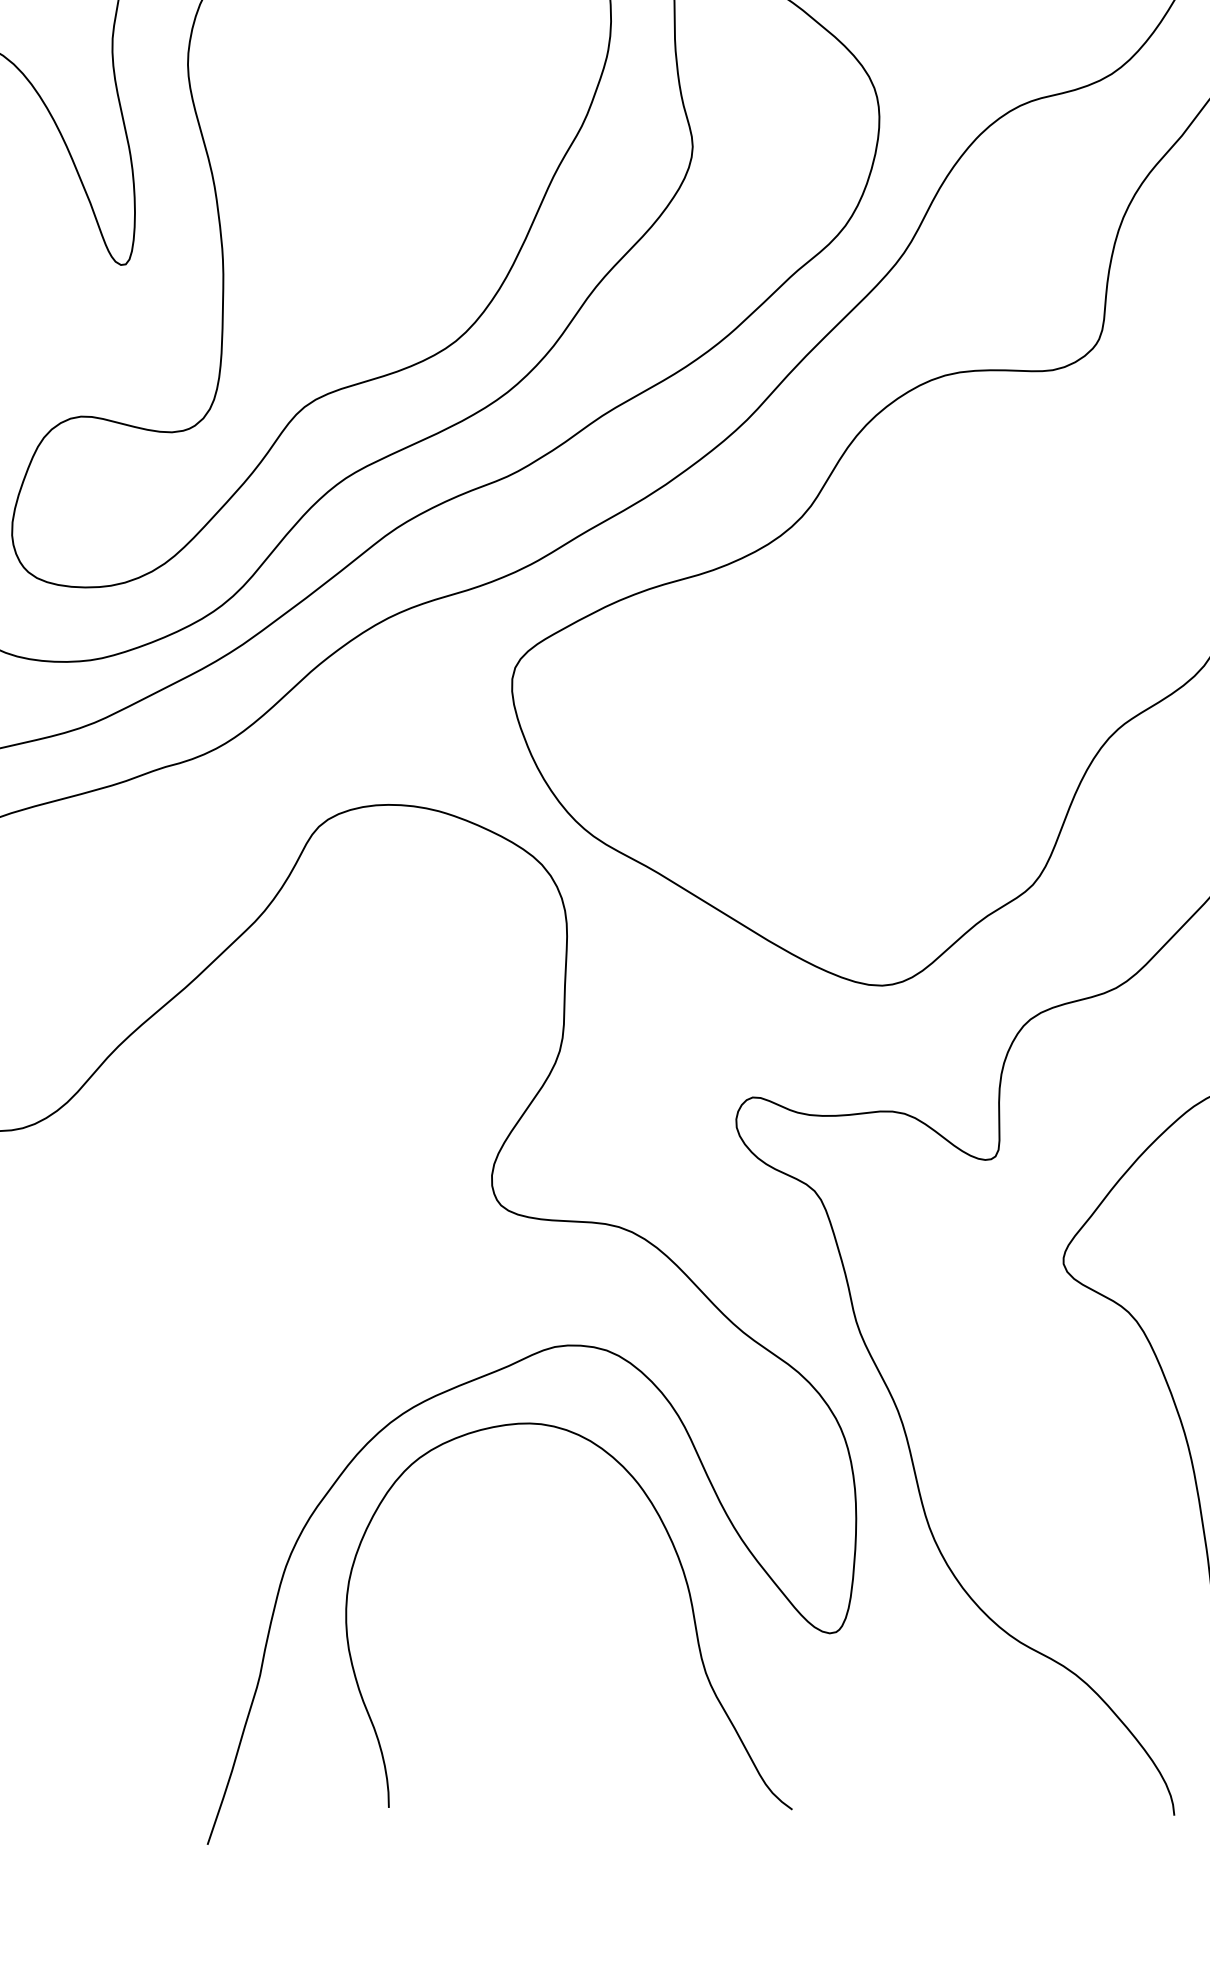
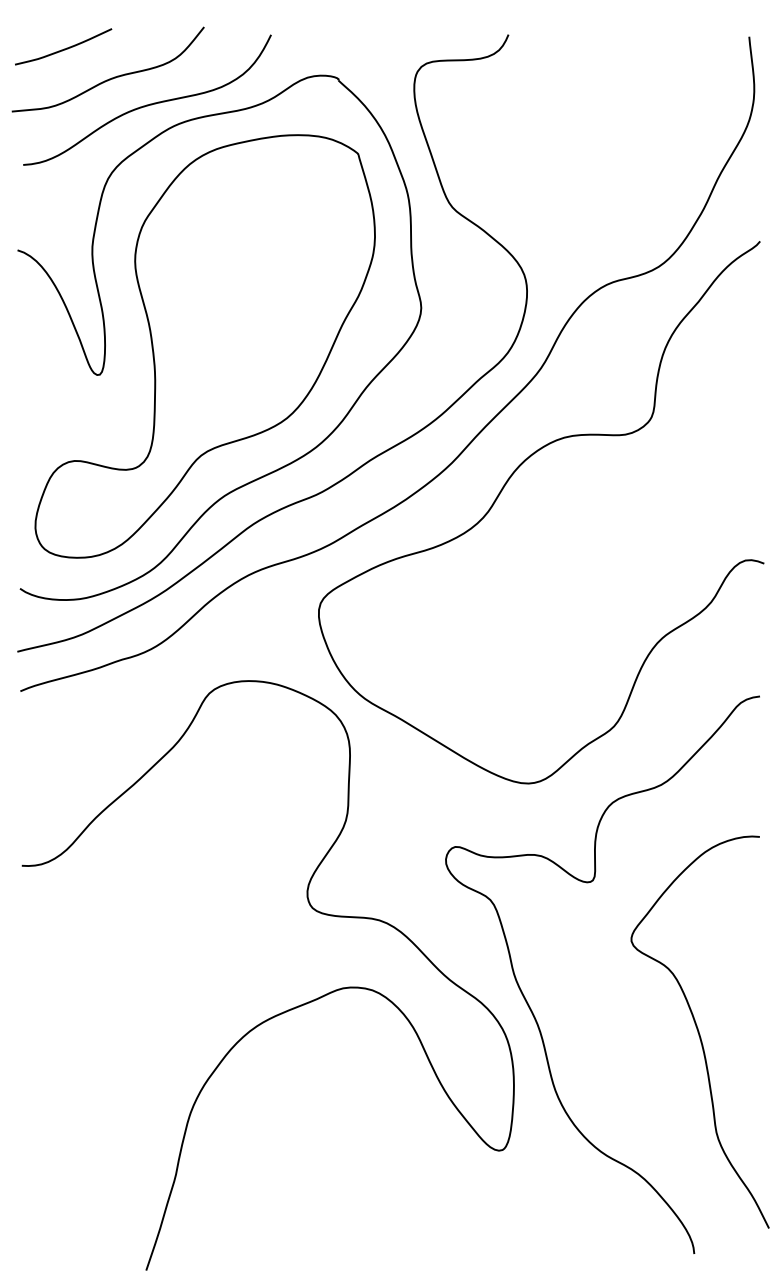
curve: (684, 1581) -> (416, 1121), removed

